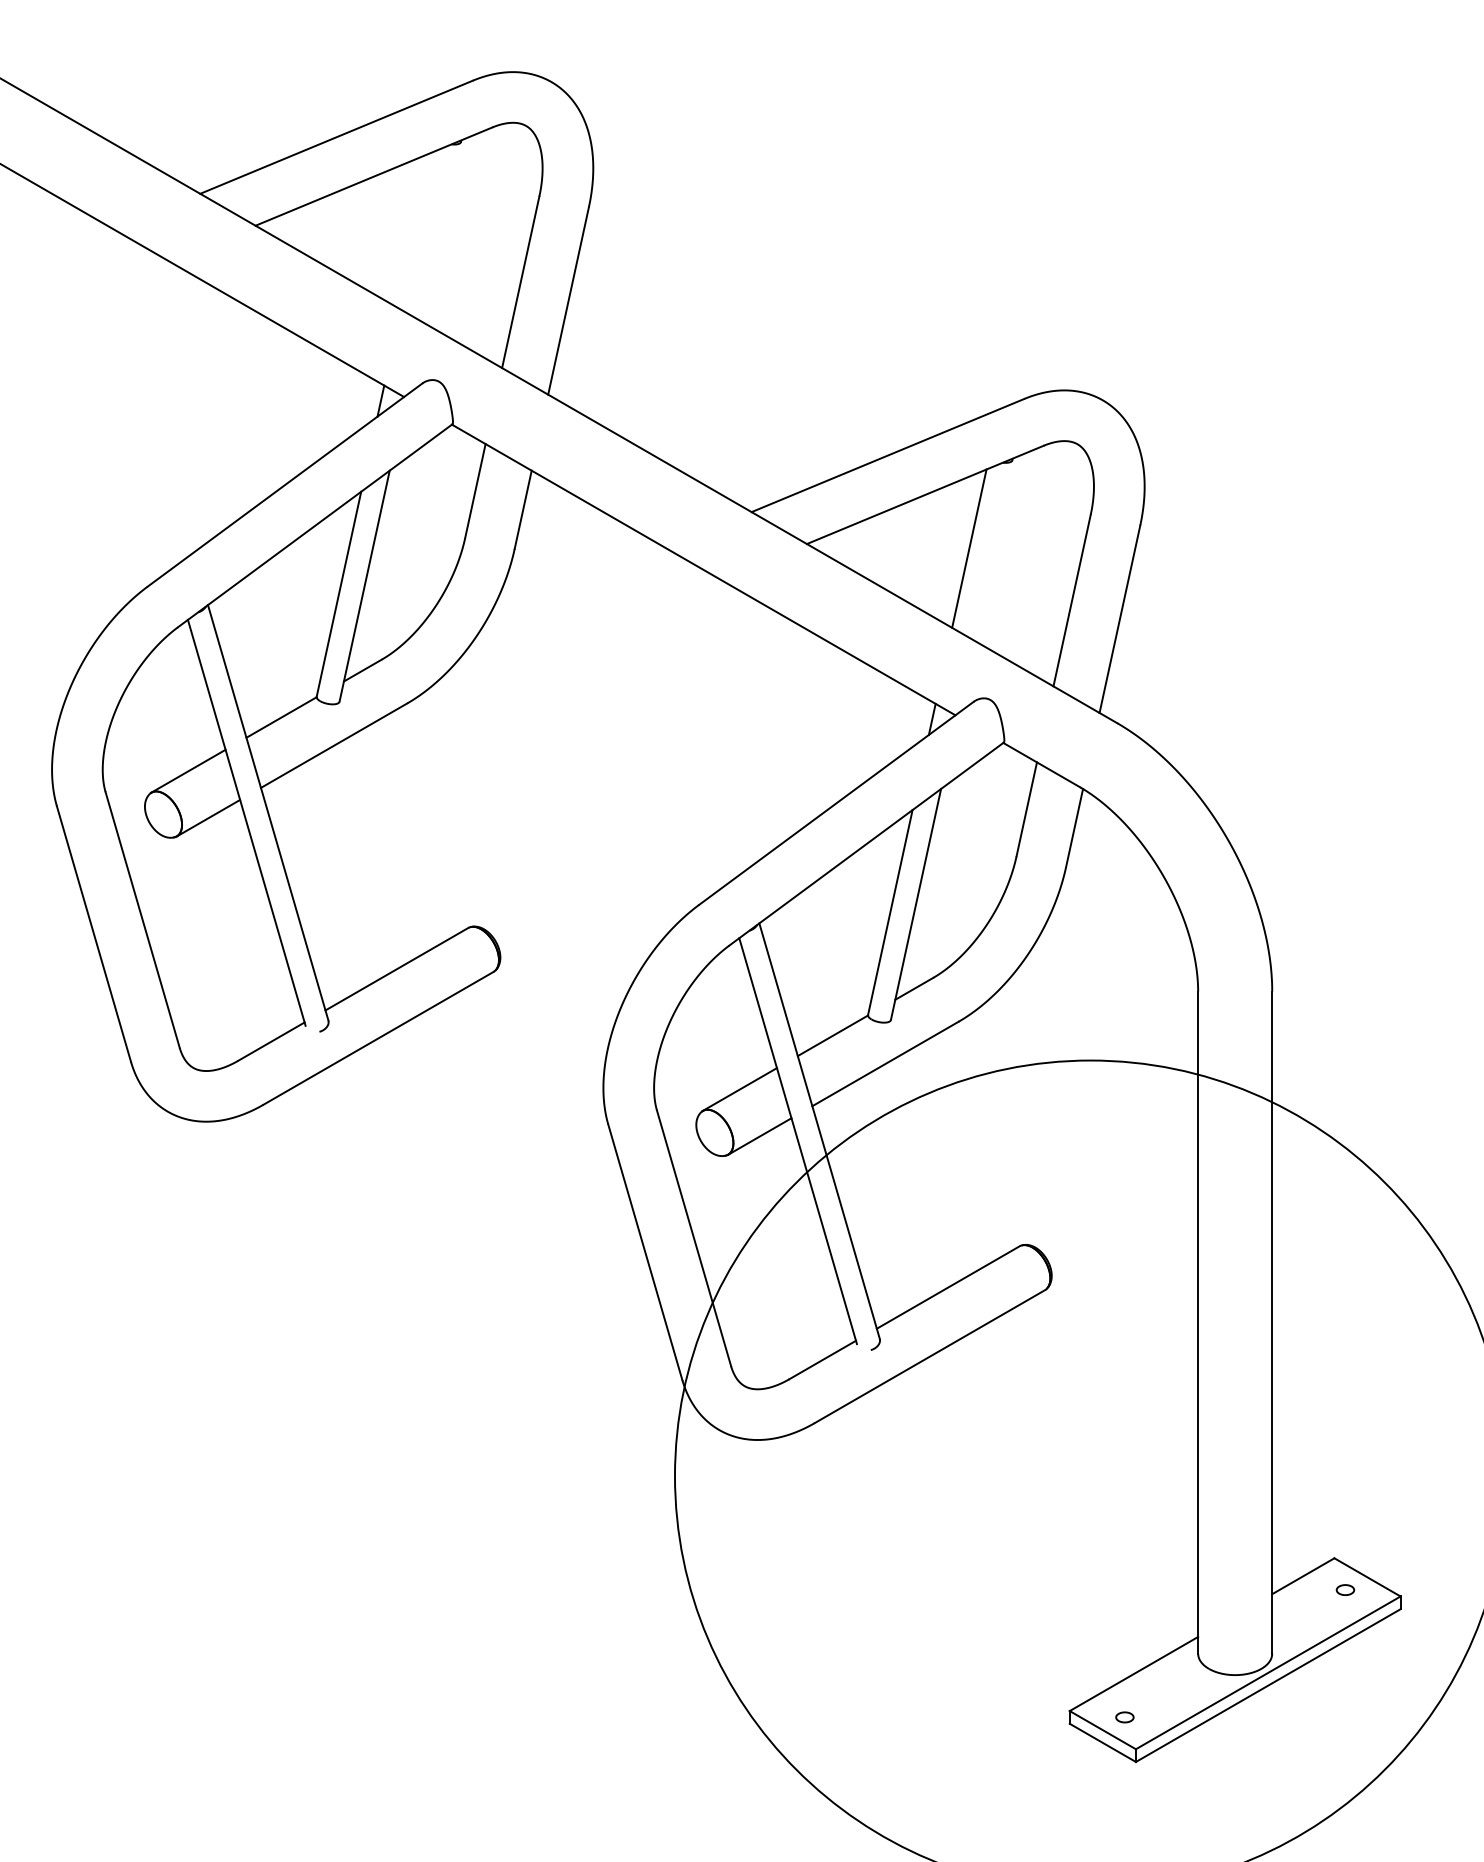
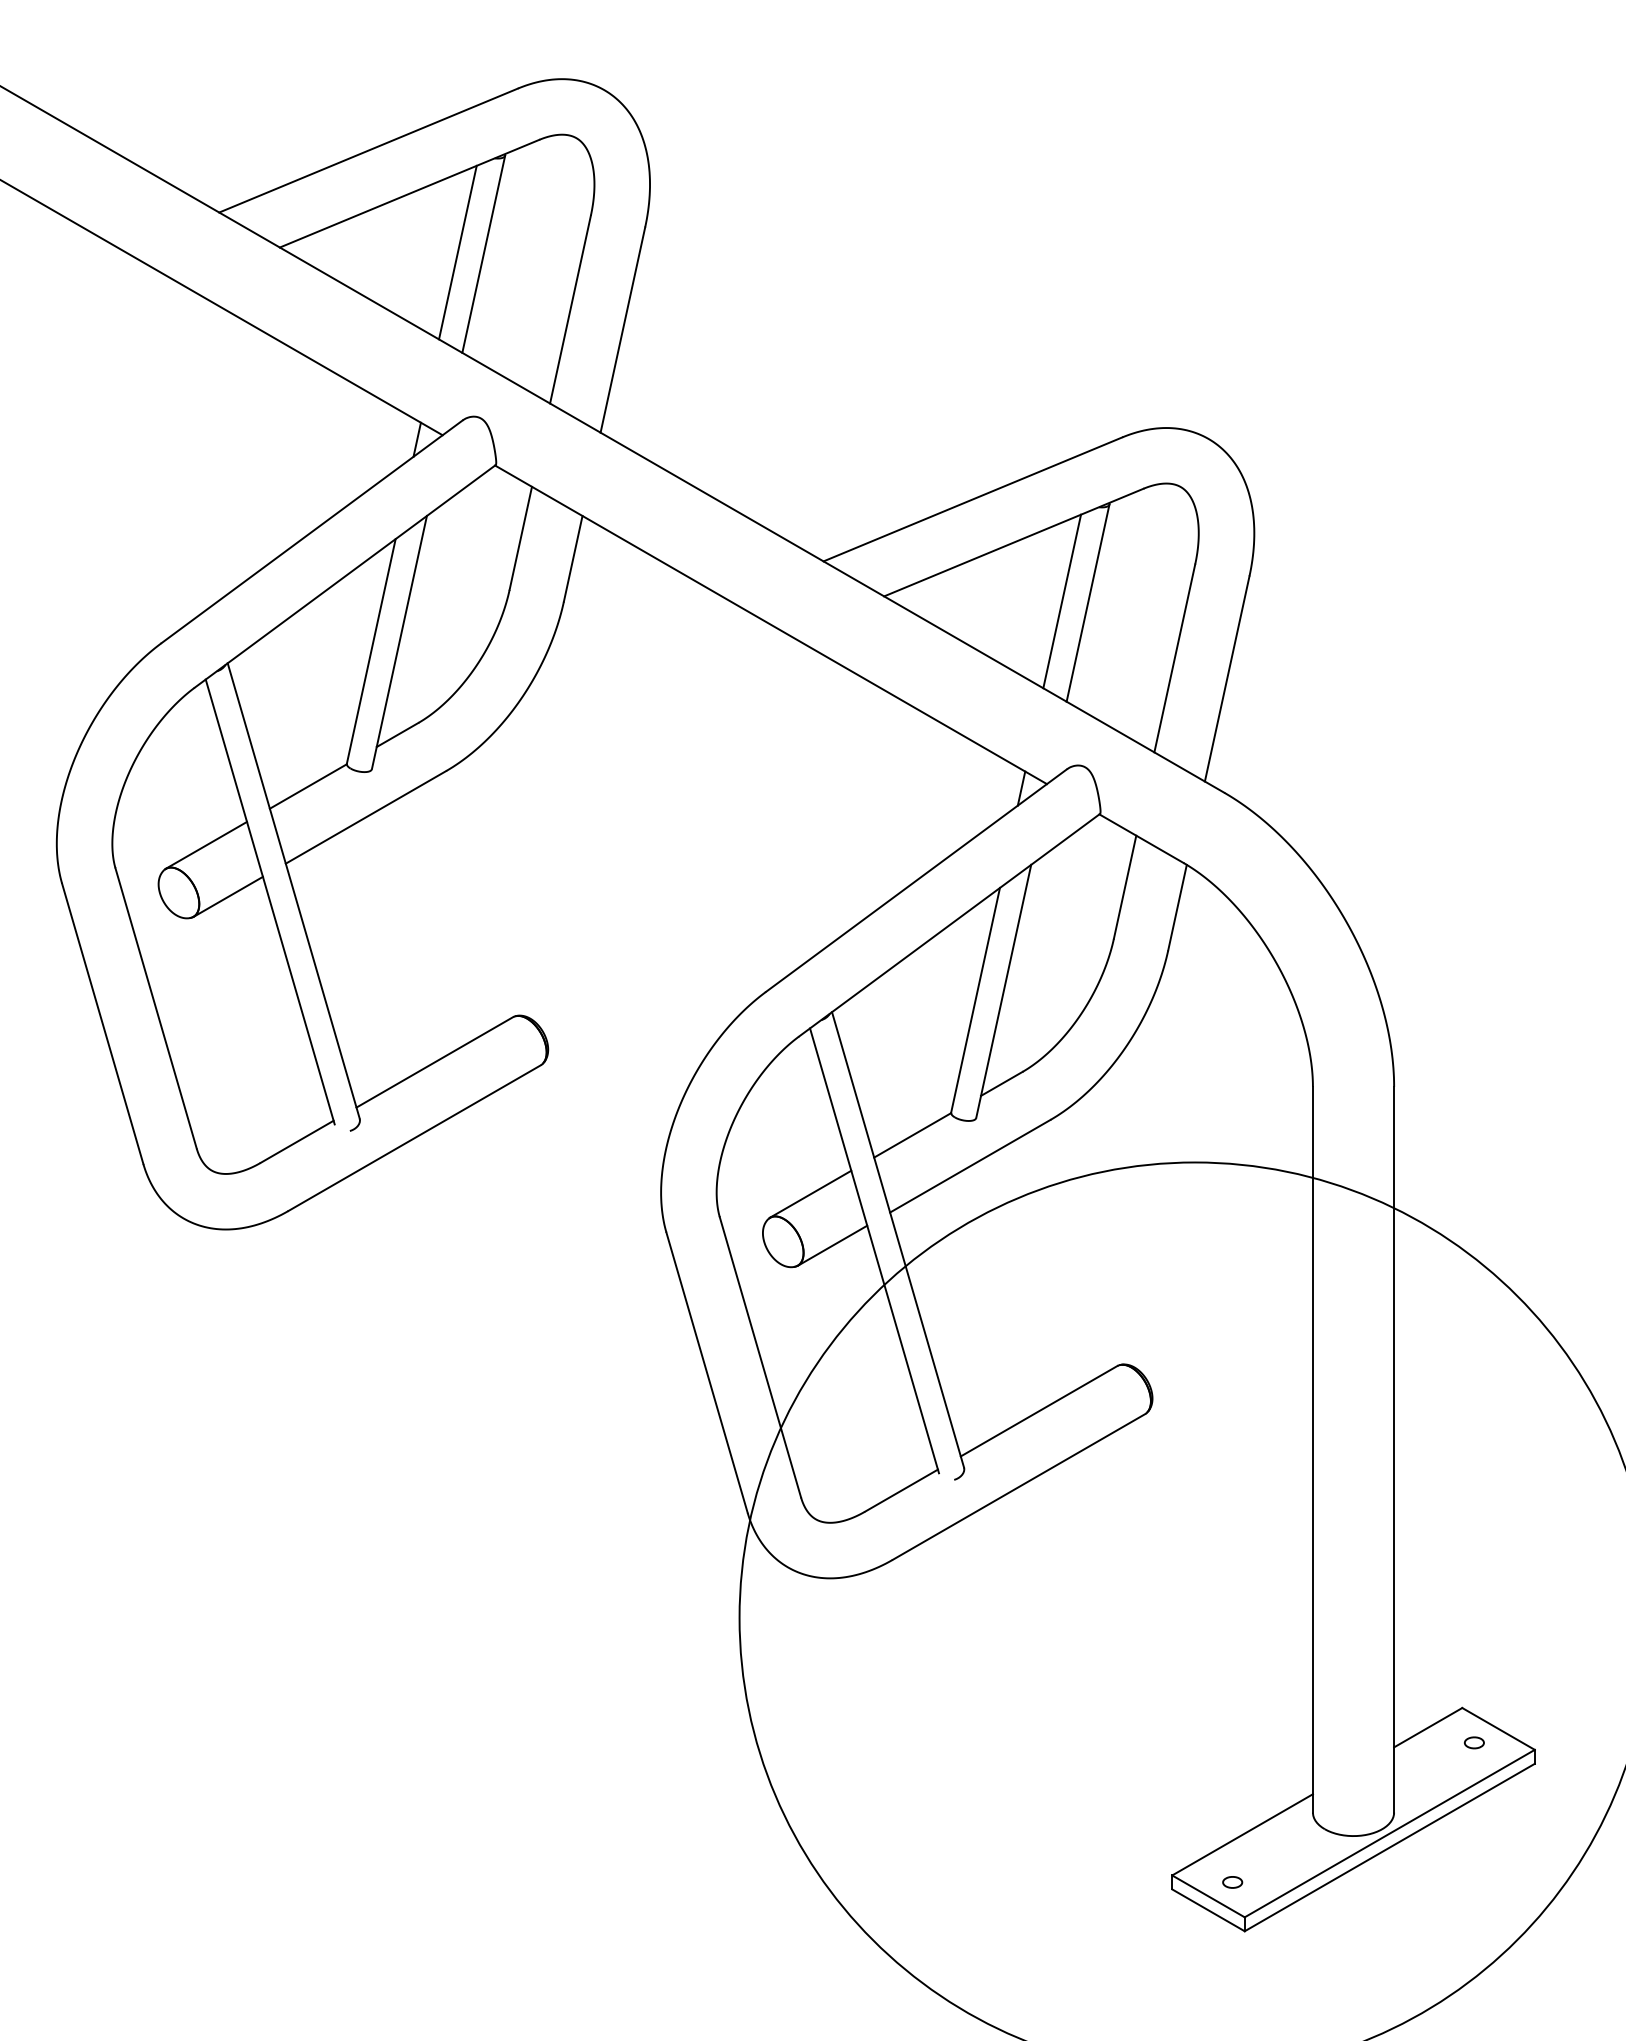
line: (417, 230) -> (457, 252), added
line: (441, 231) -> (483, 253), added
line: (992, 549) -> (1087, 602), added

